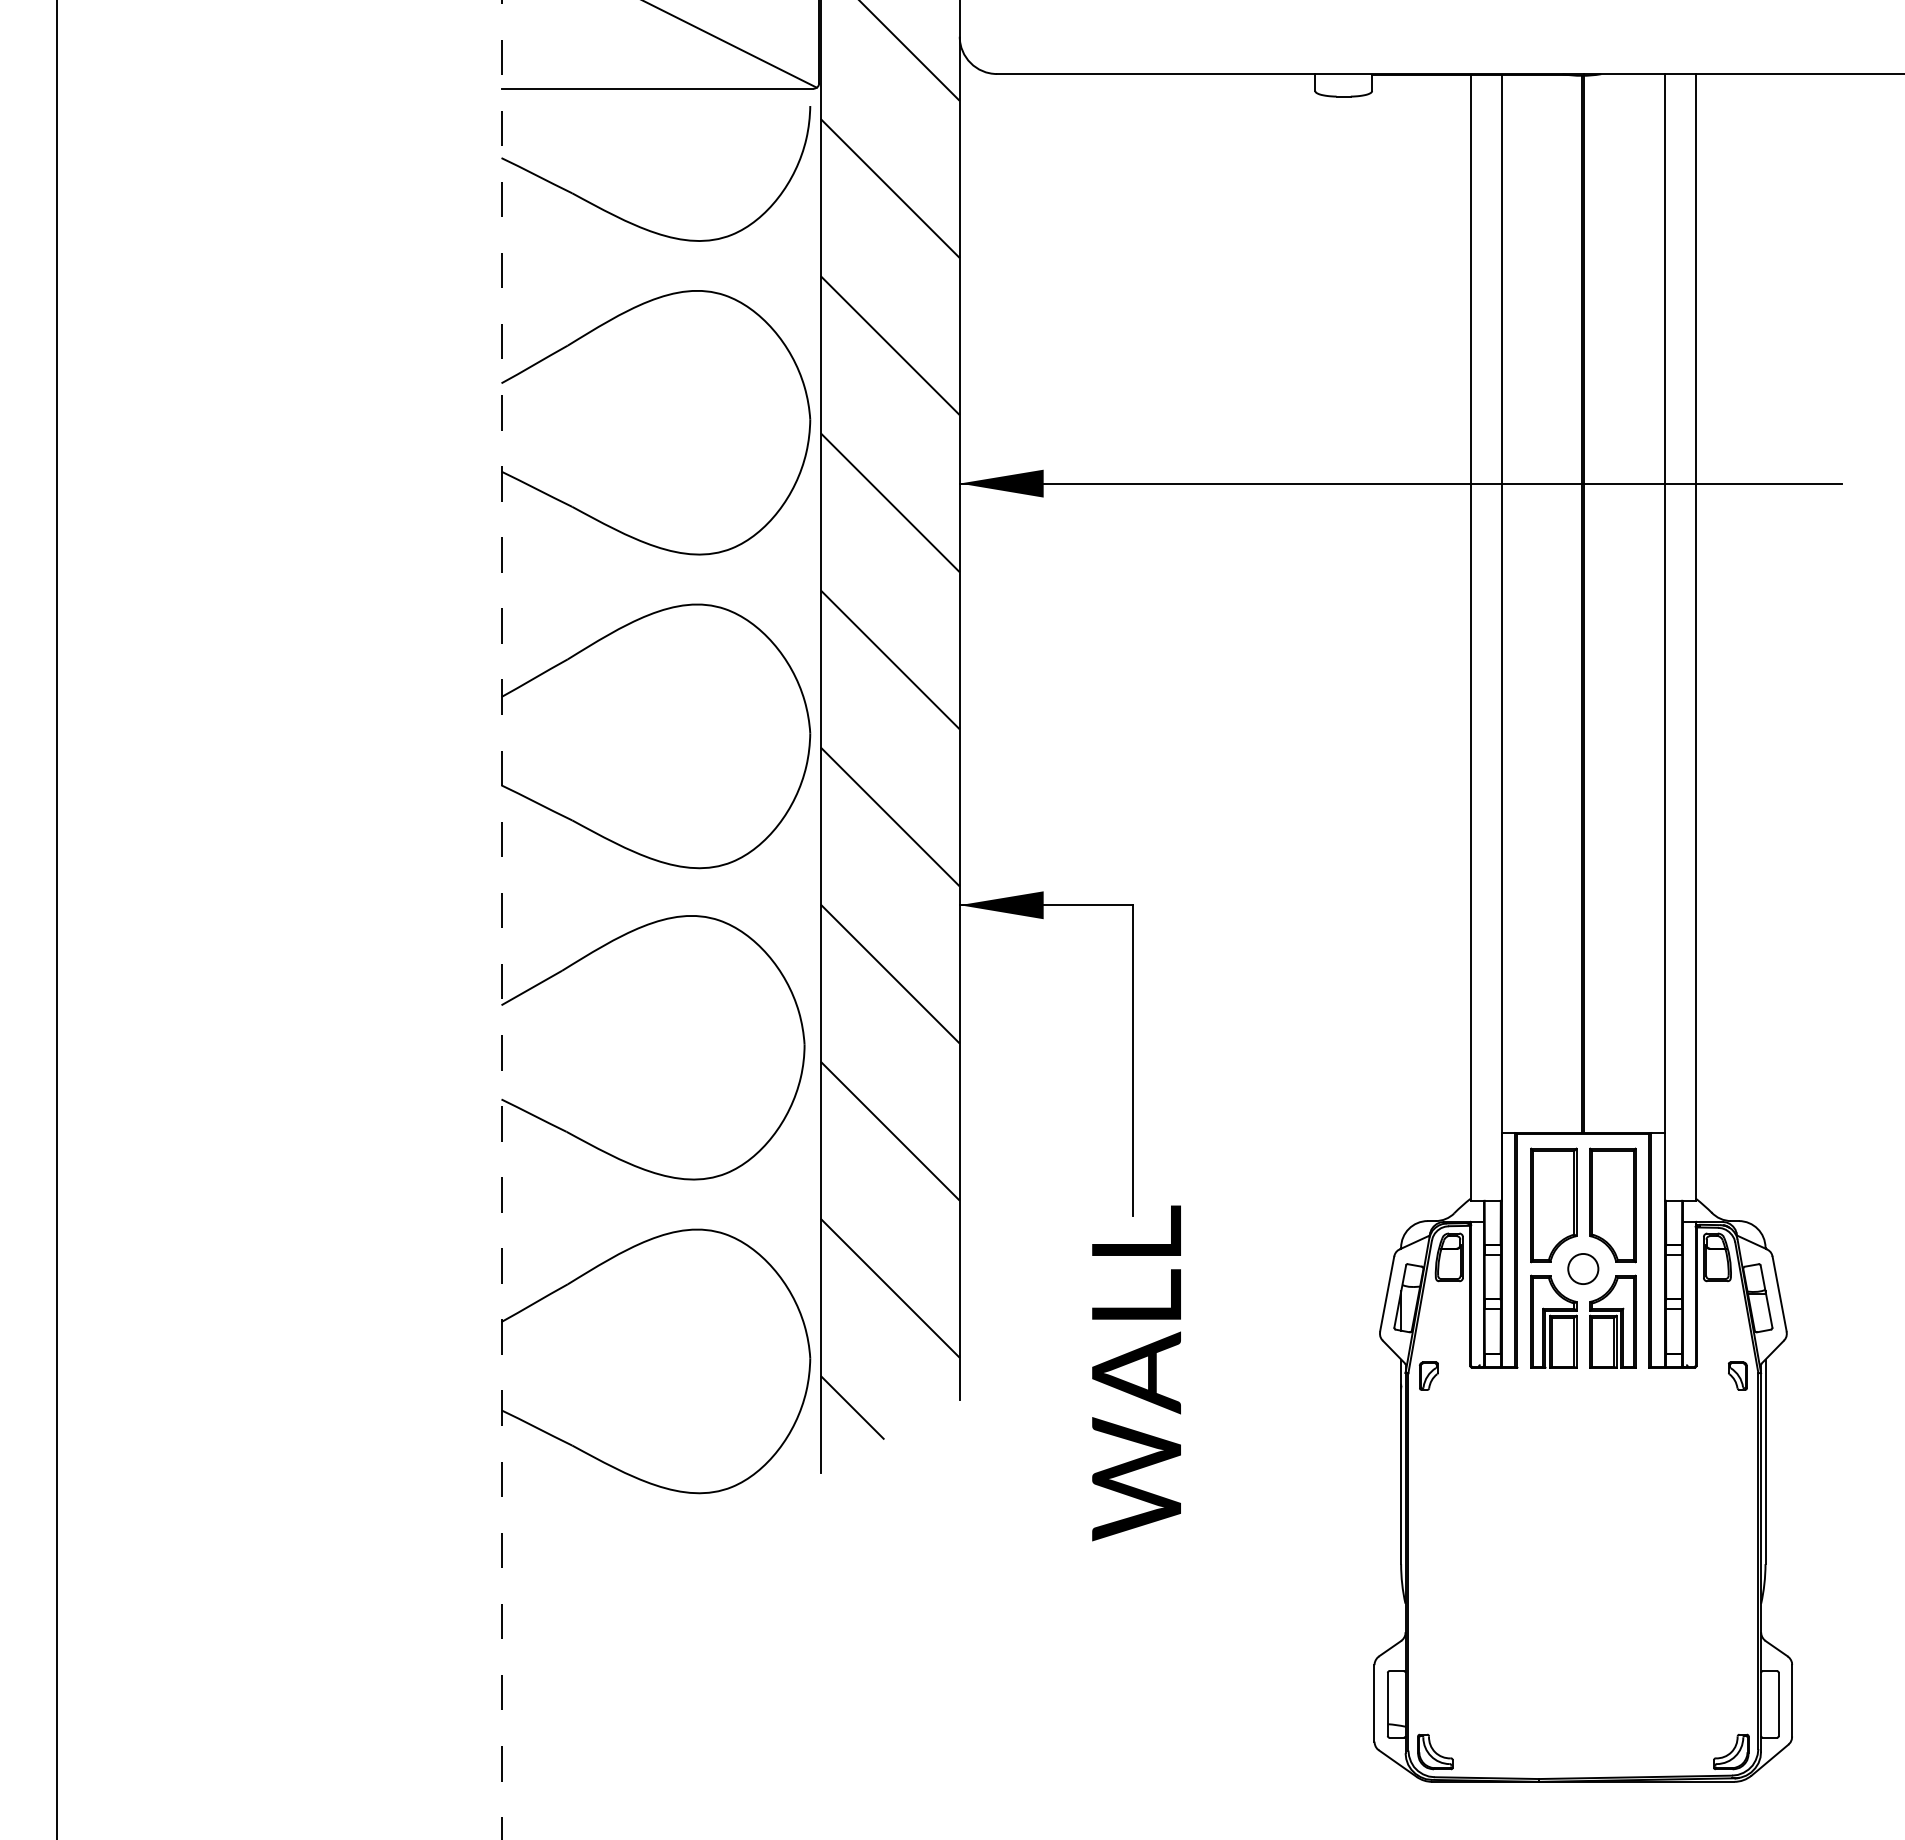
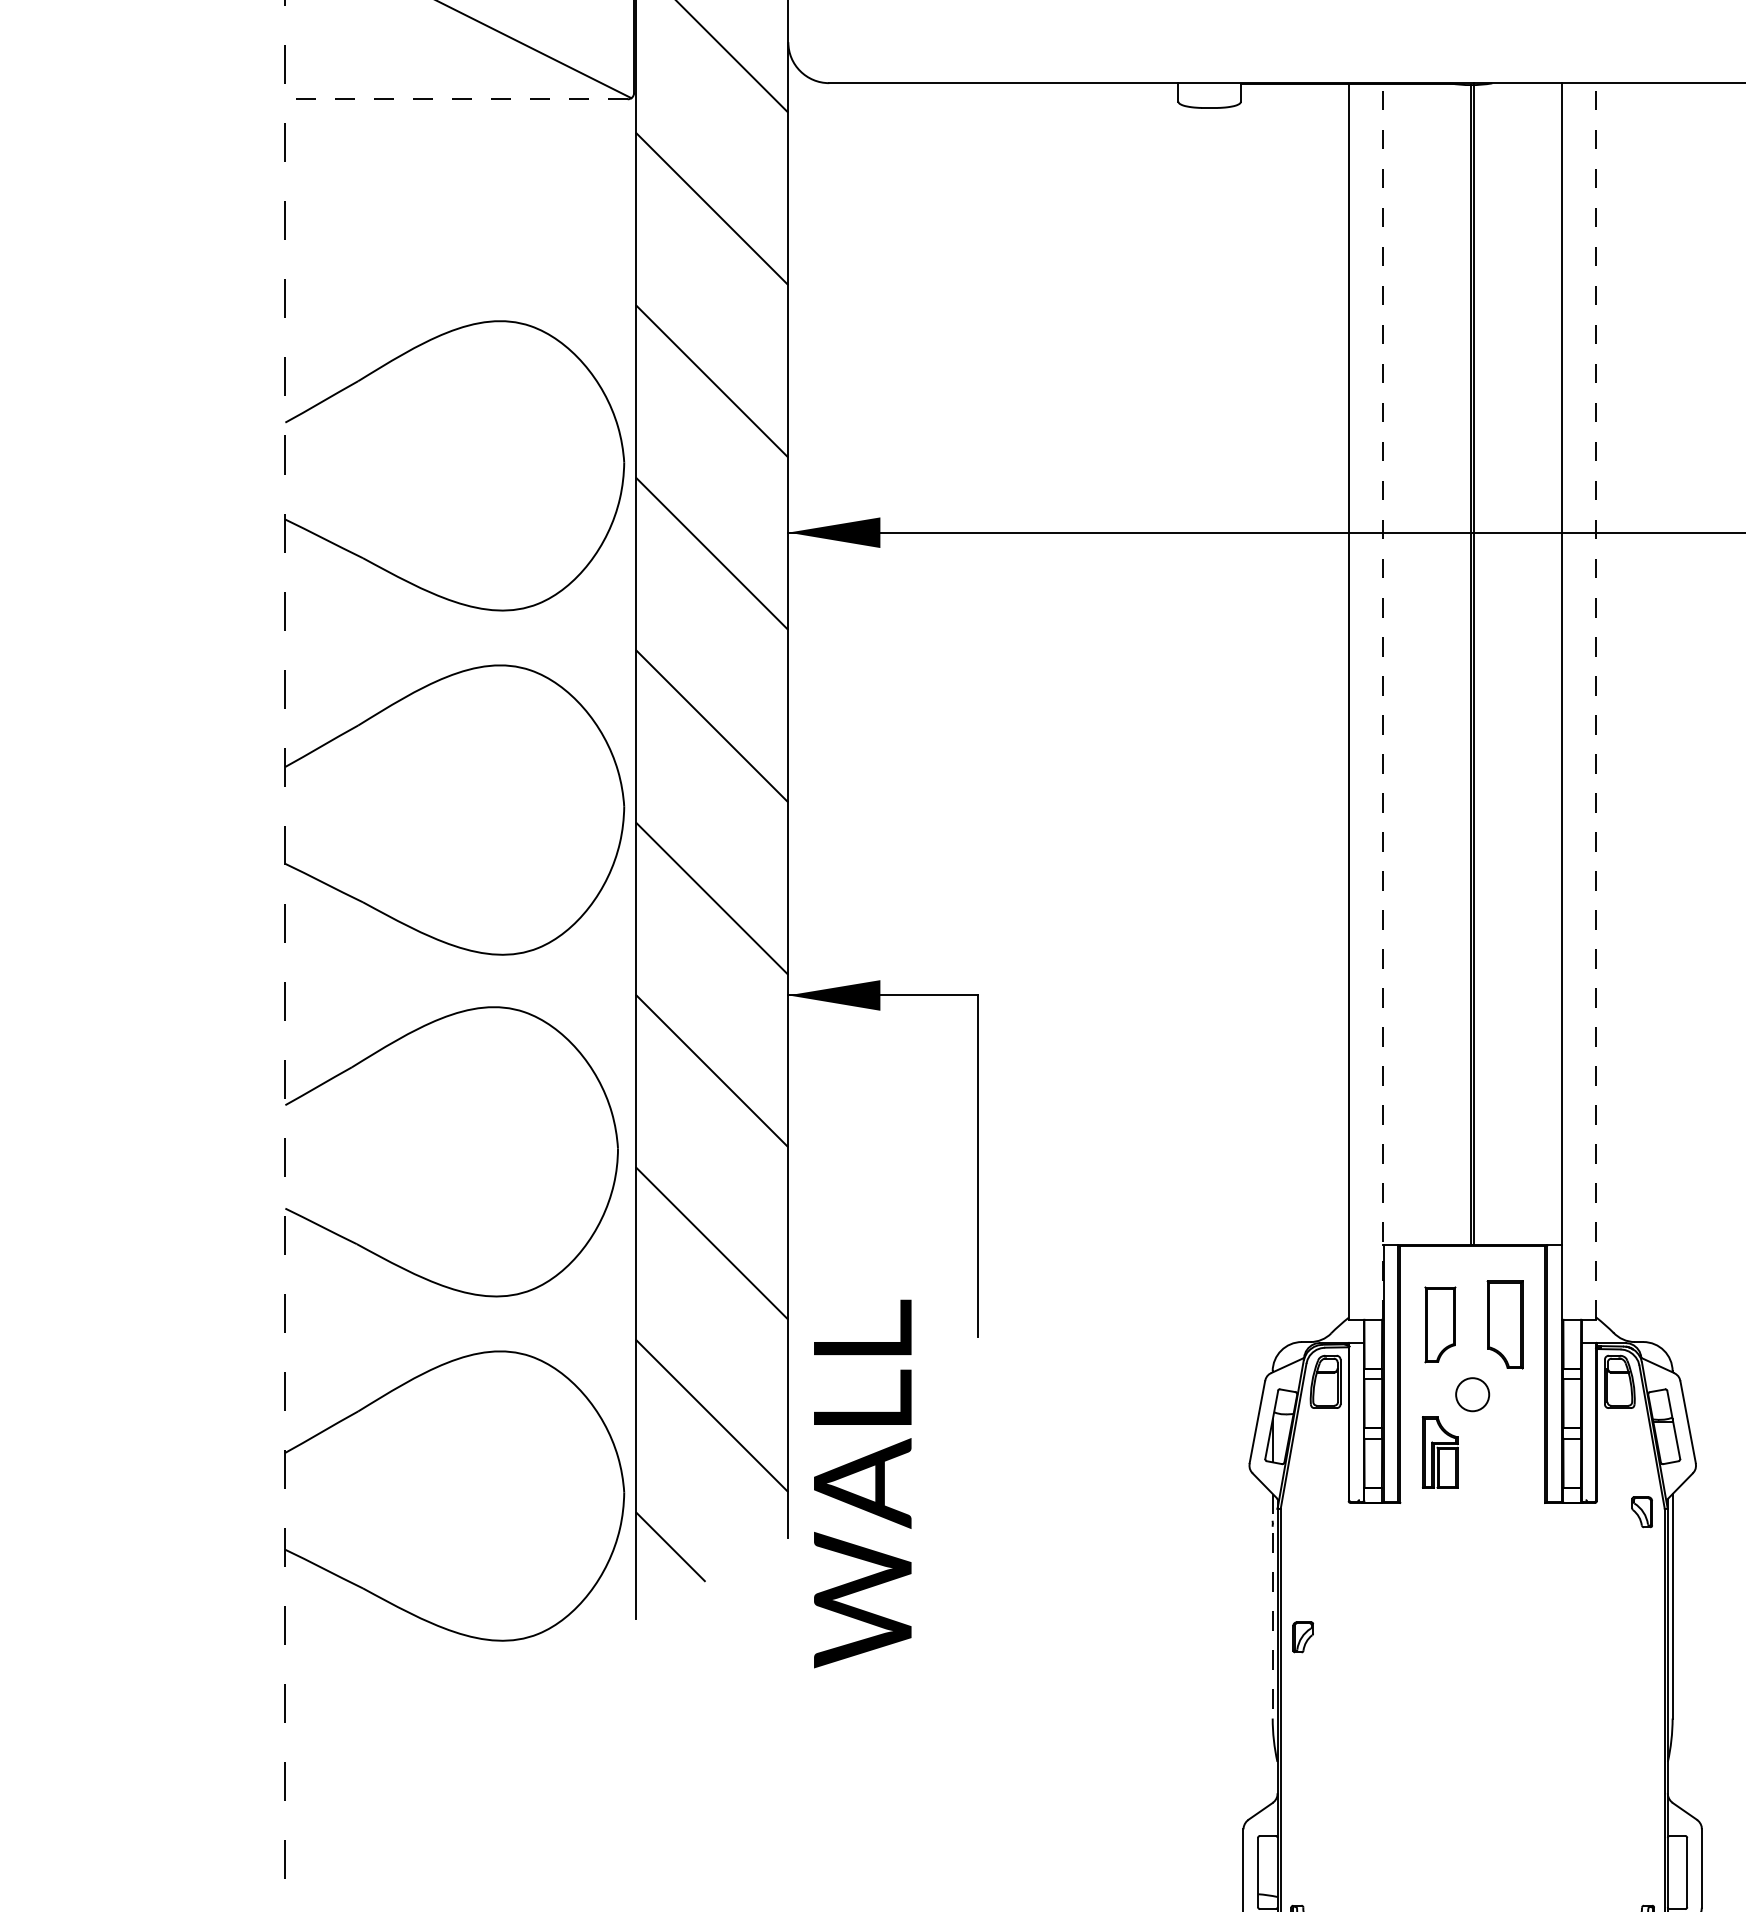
line: (657, 88) -> (456, 99), solid -> dashed
part: (634, 223) -> (431, 247), removed
line: (1695, 636) -> (1595, 700), solid -> dashed
line: (1501, 637) -> (1382, 701), solid -> dashed
part: (1553, 1205) -> (1439, 1324), size x0.6
part: (1612, 1205) -> (1504, 1324), size x0.7
part: (1553, 1321) -> (1439, 1452), size x0.7
part: (1612, 1321) -> (1504, 1452), removed
text: (1136, 1373) -> (862, 1484), moved
part: (1428, 1375) -> (1302, 1636), moved
line: (1401, 1462) -> (1273, 1607), solid -> dashed

